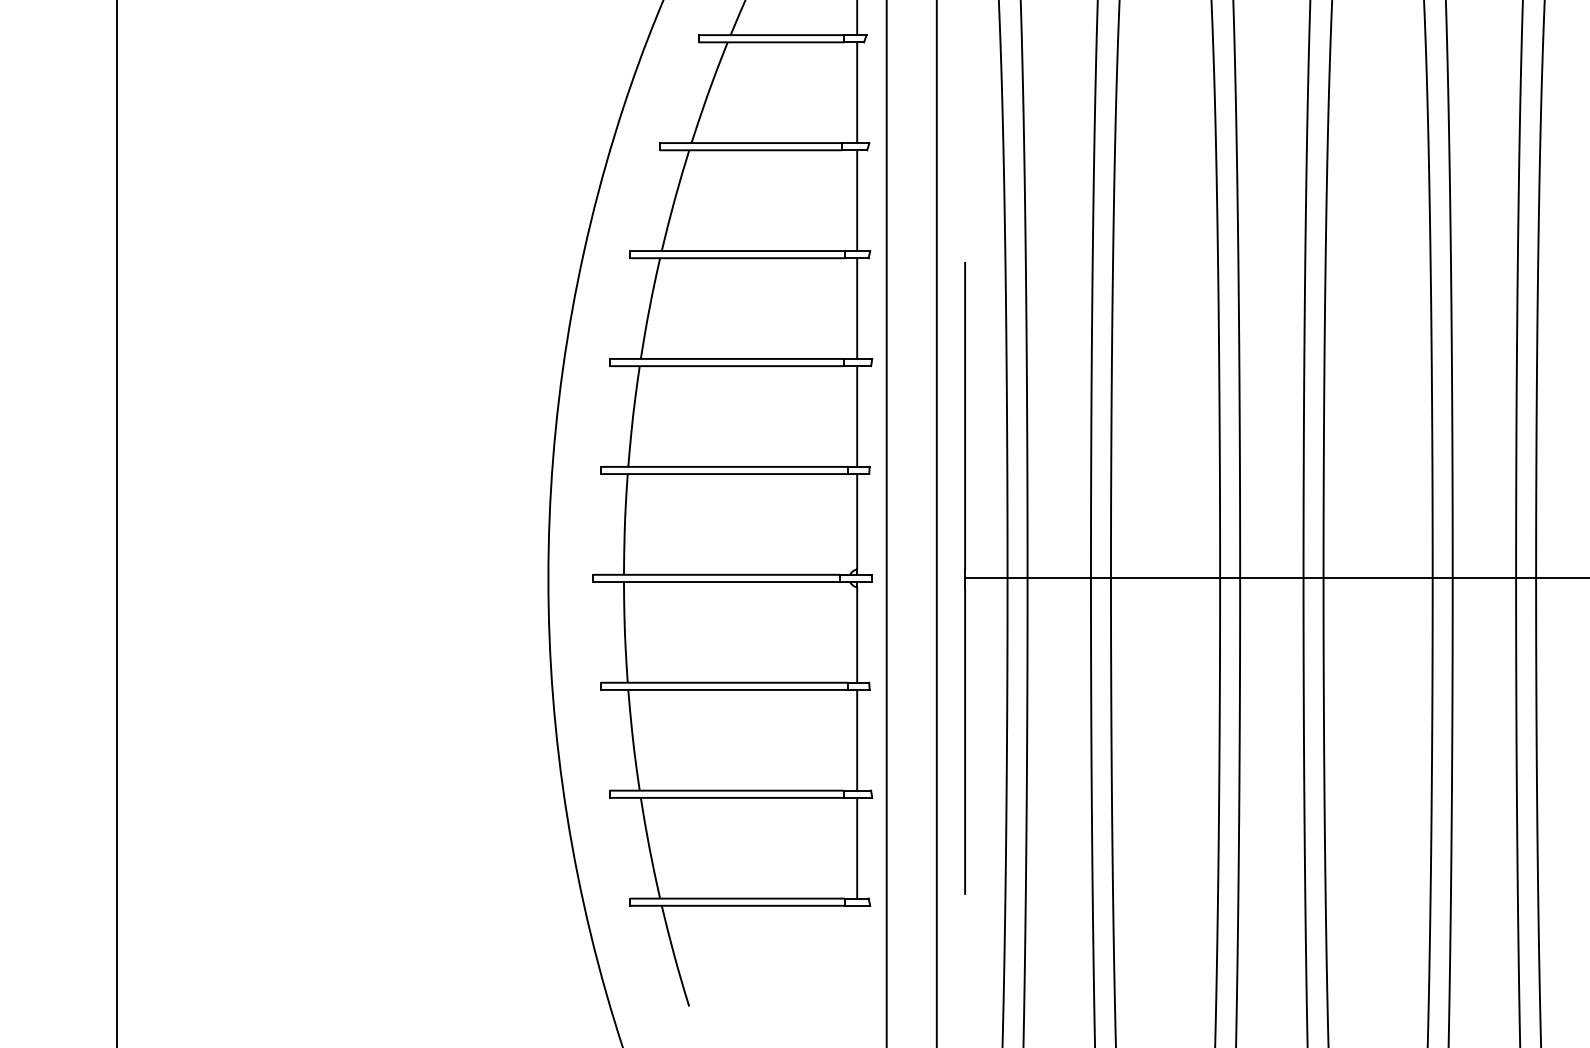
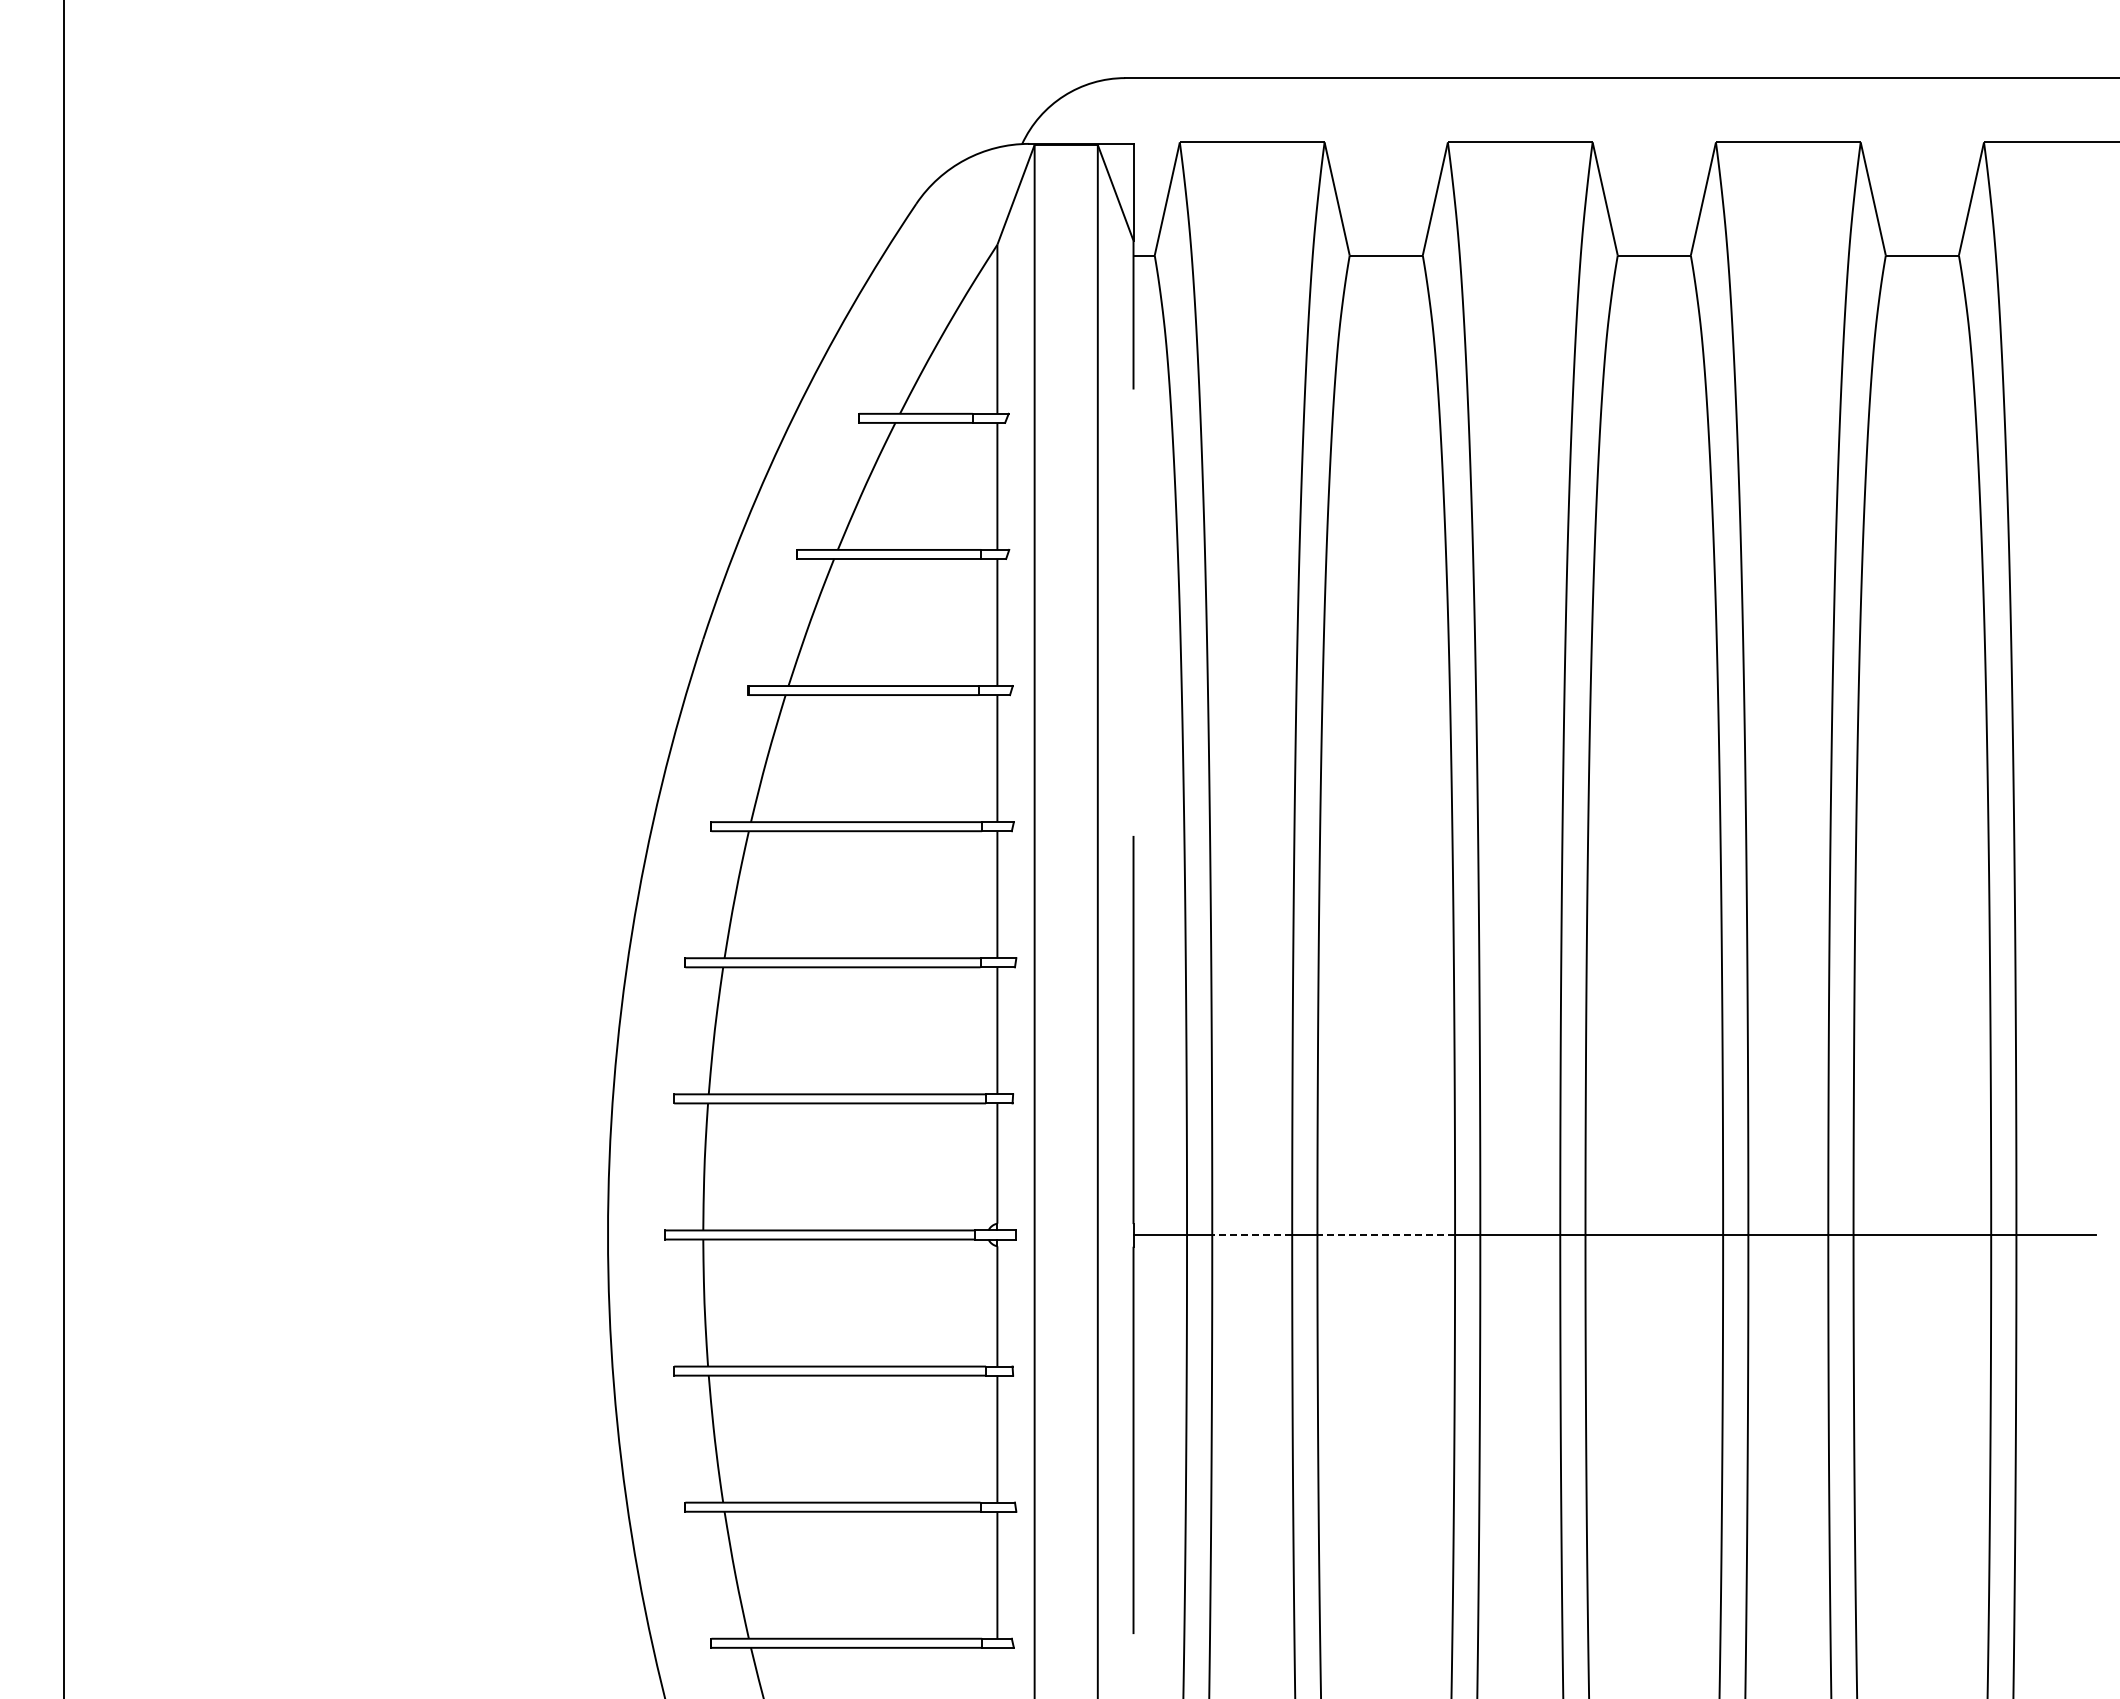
line: (1059, 578) -> (1252, 1234), solid -> dashed
line: (1165, 578) -> (1386, 1234), solid -> dashed

